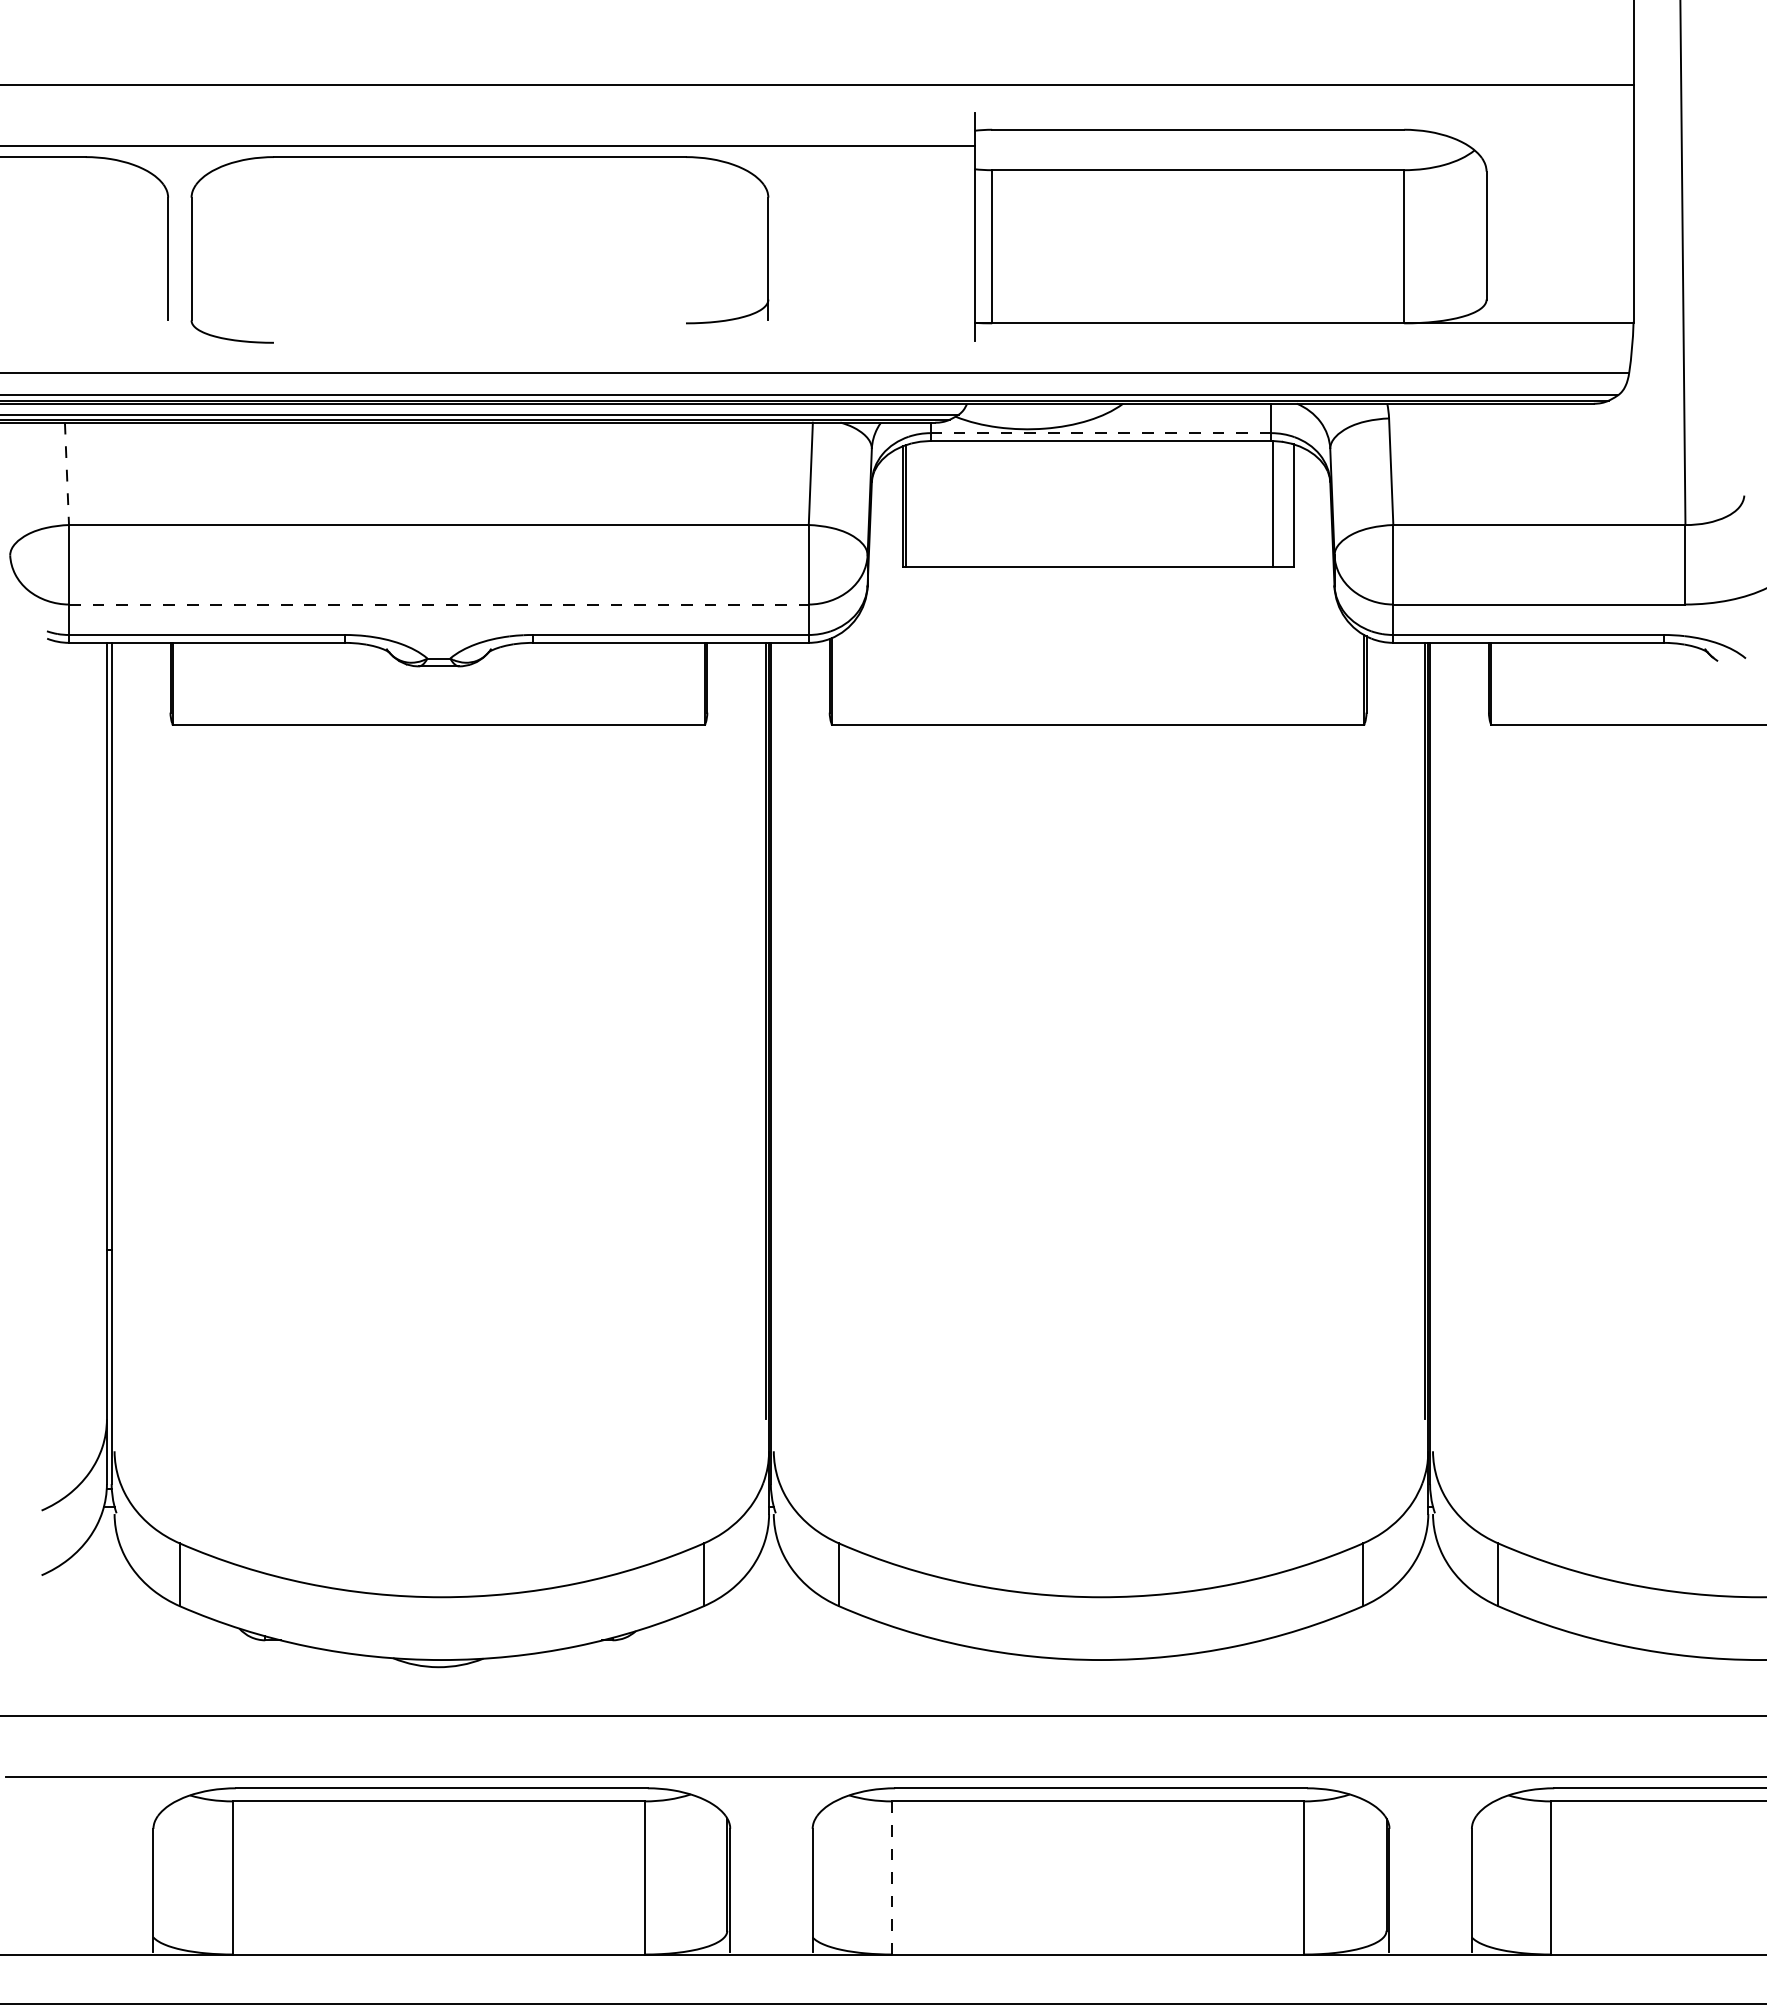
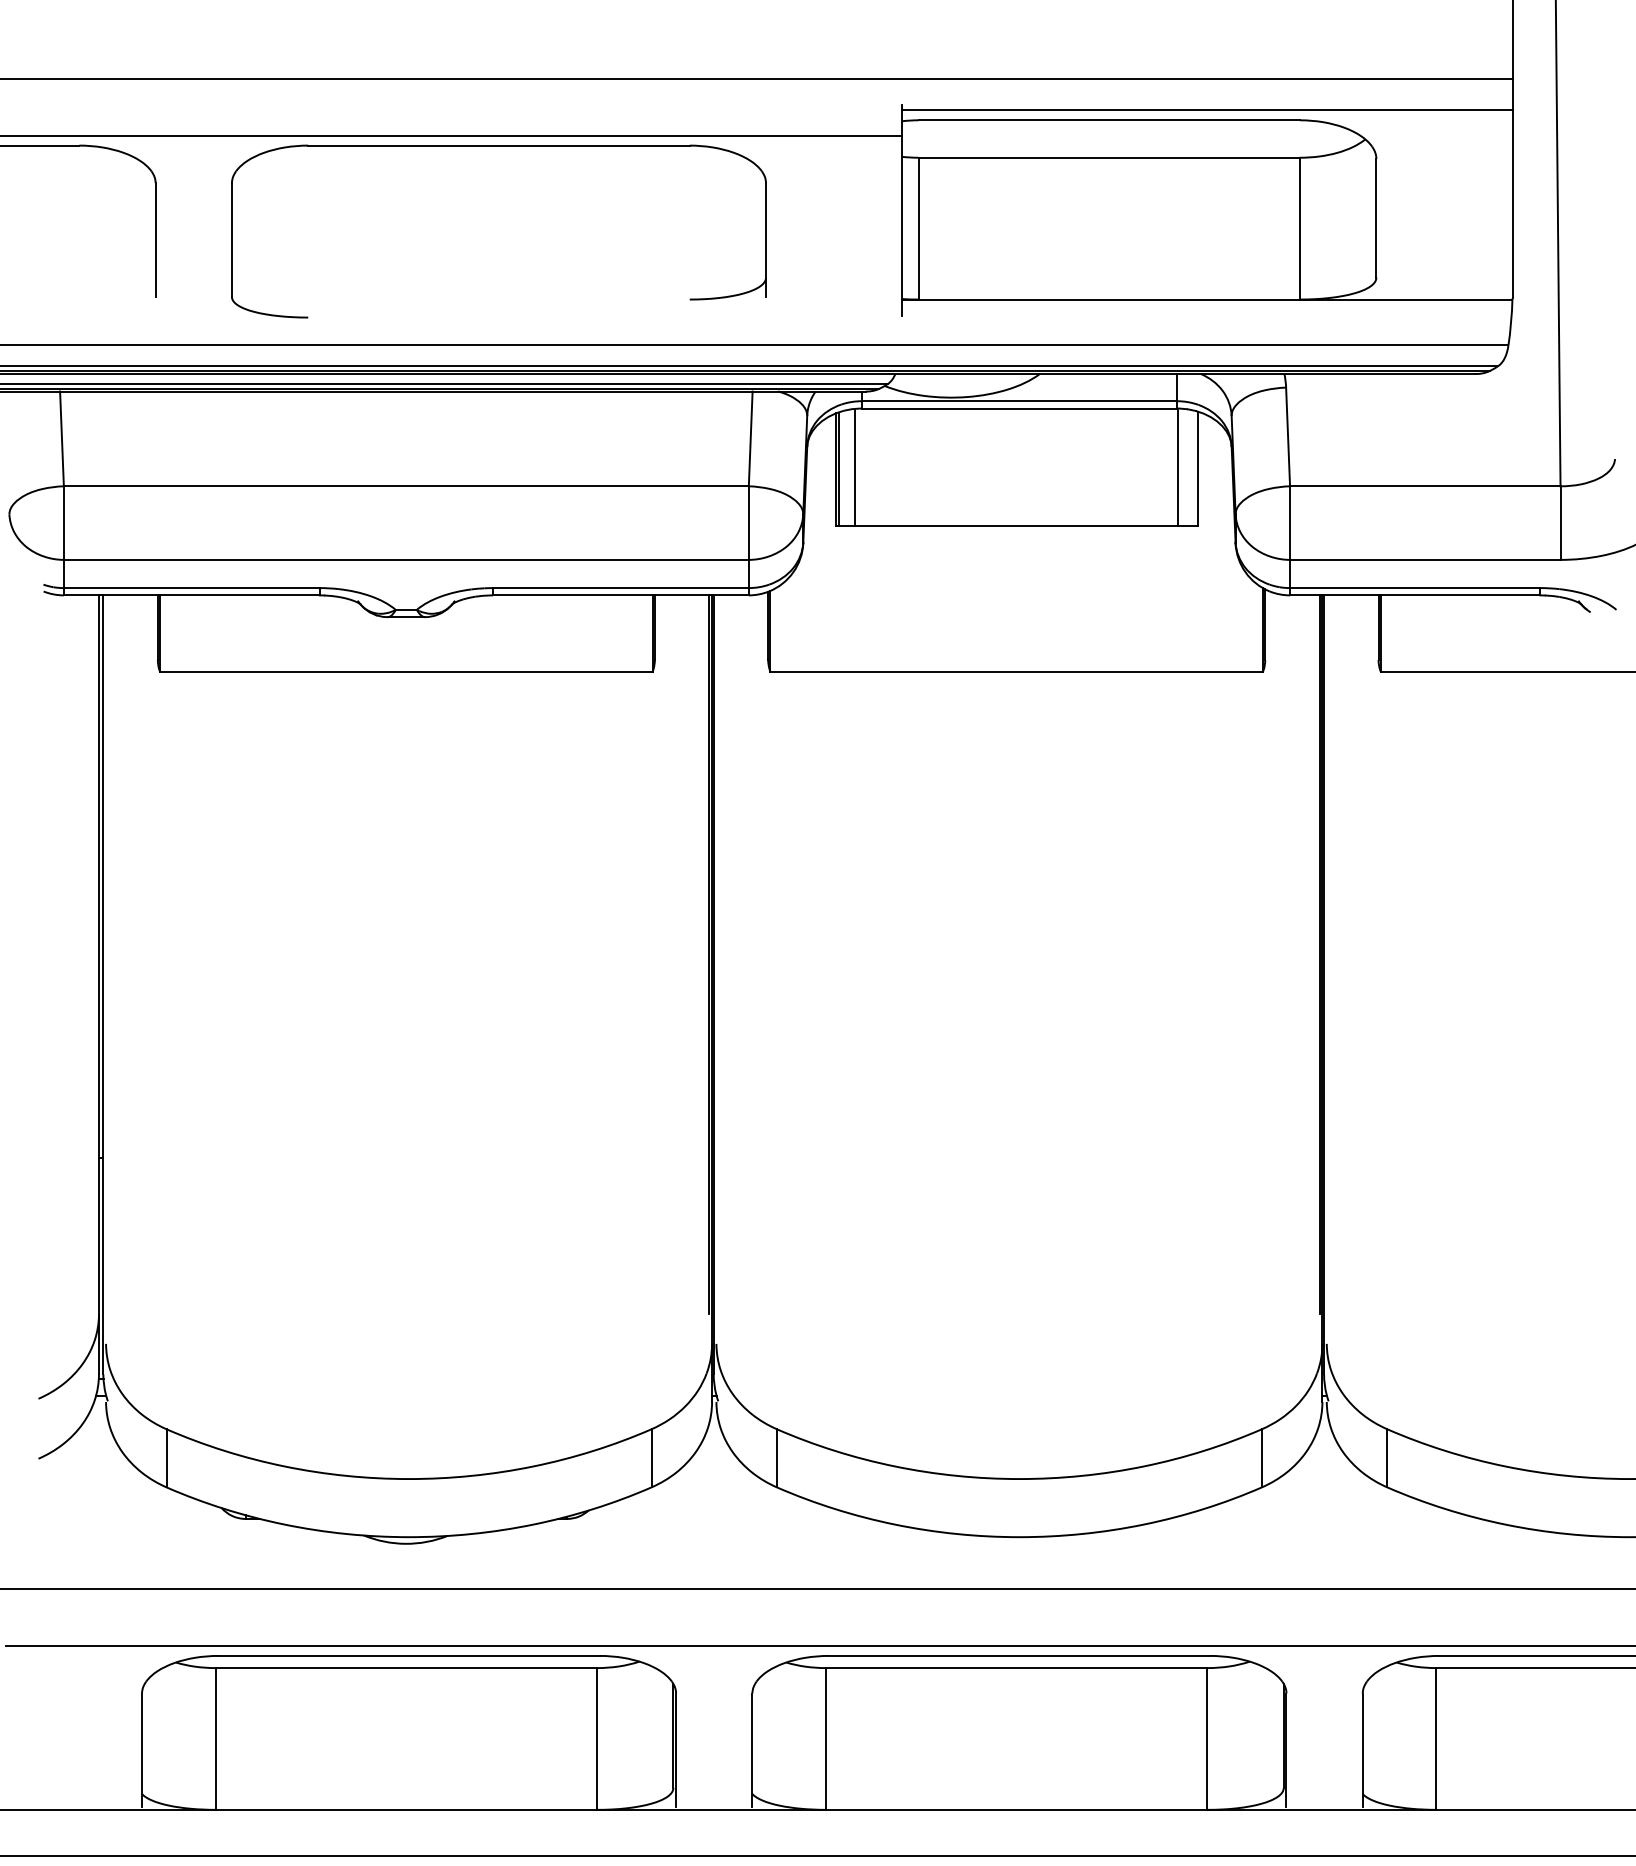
line: (1303, 118) -> (1206, 109), added
part: (479, 157) -> (498, 145), moved
line: (1100, 433) -> (1018, 401), dashed -> solid
line: (67, 474) -> (62, 439), dashed -> solid
line: (923, 504) -> (855, 467), added
line: (438, 604) -> (405, 559), dashed -> solid
line: (892, 1877) -> (826, 1738), dashed -> solid

